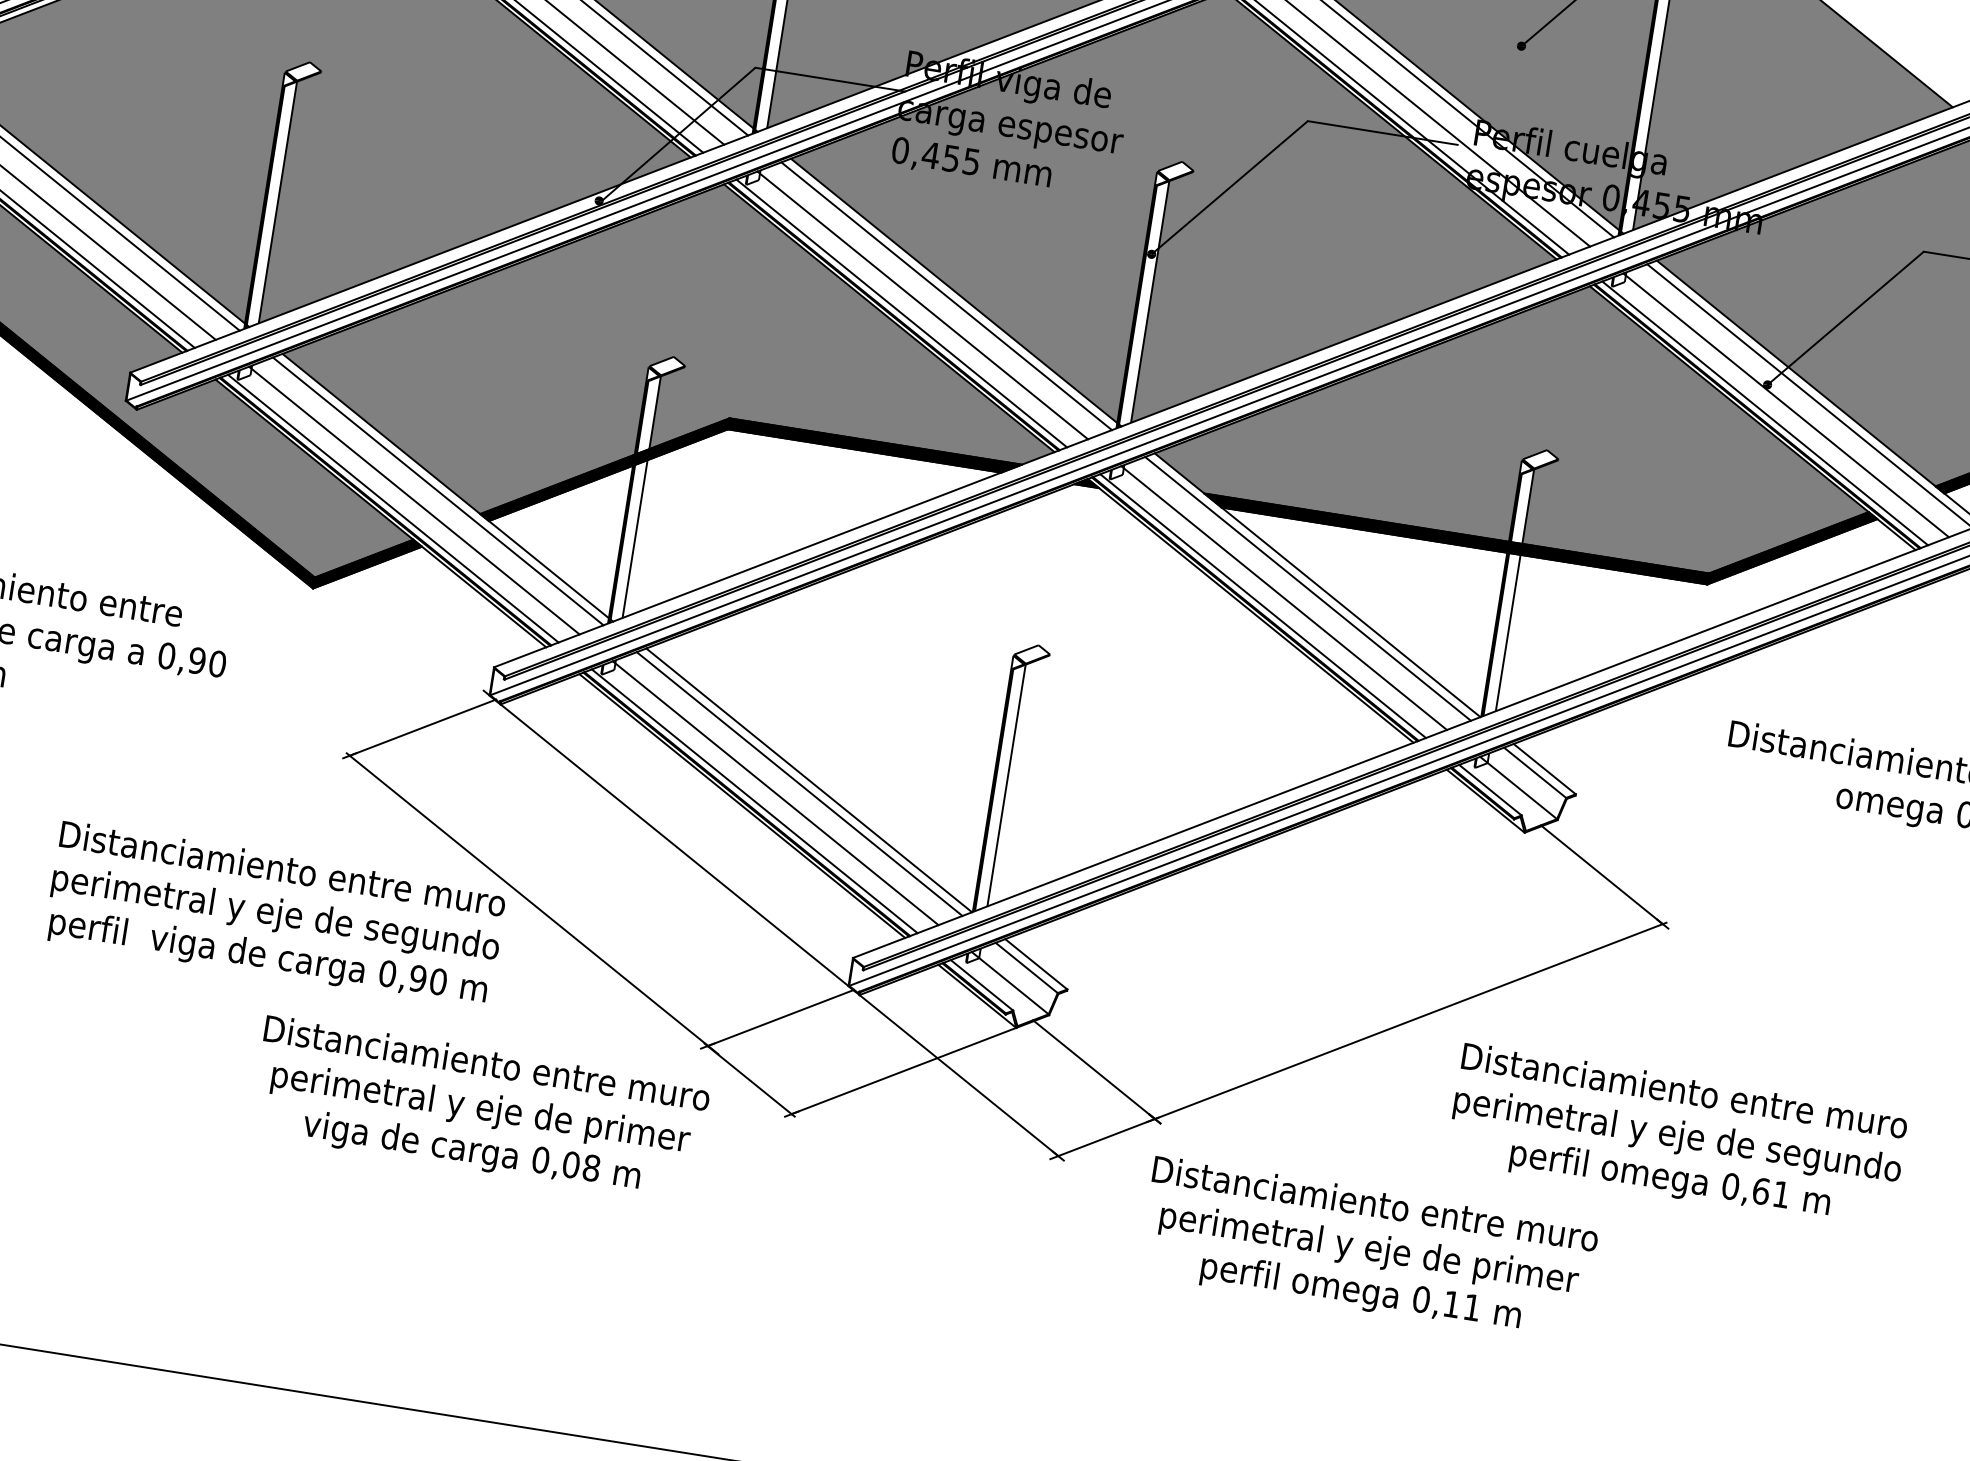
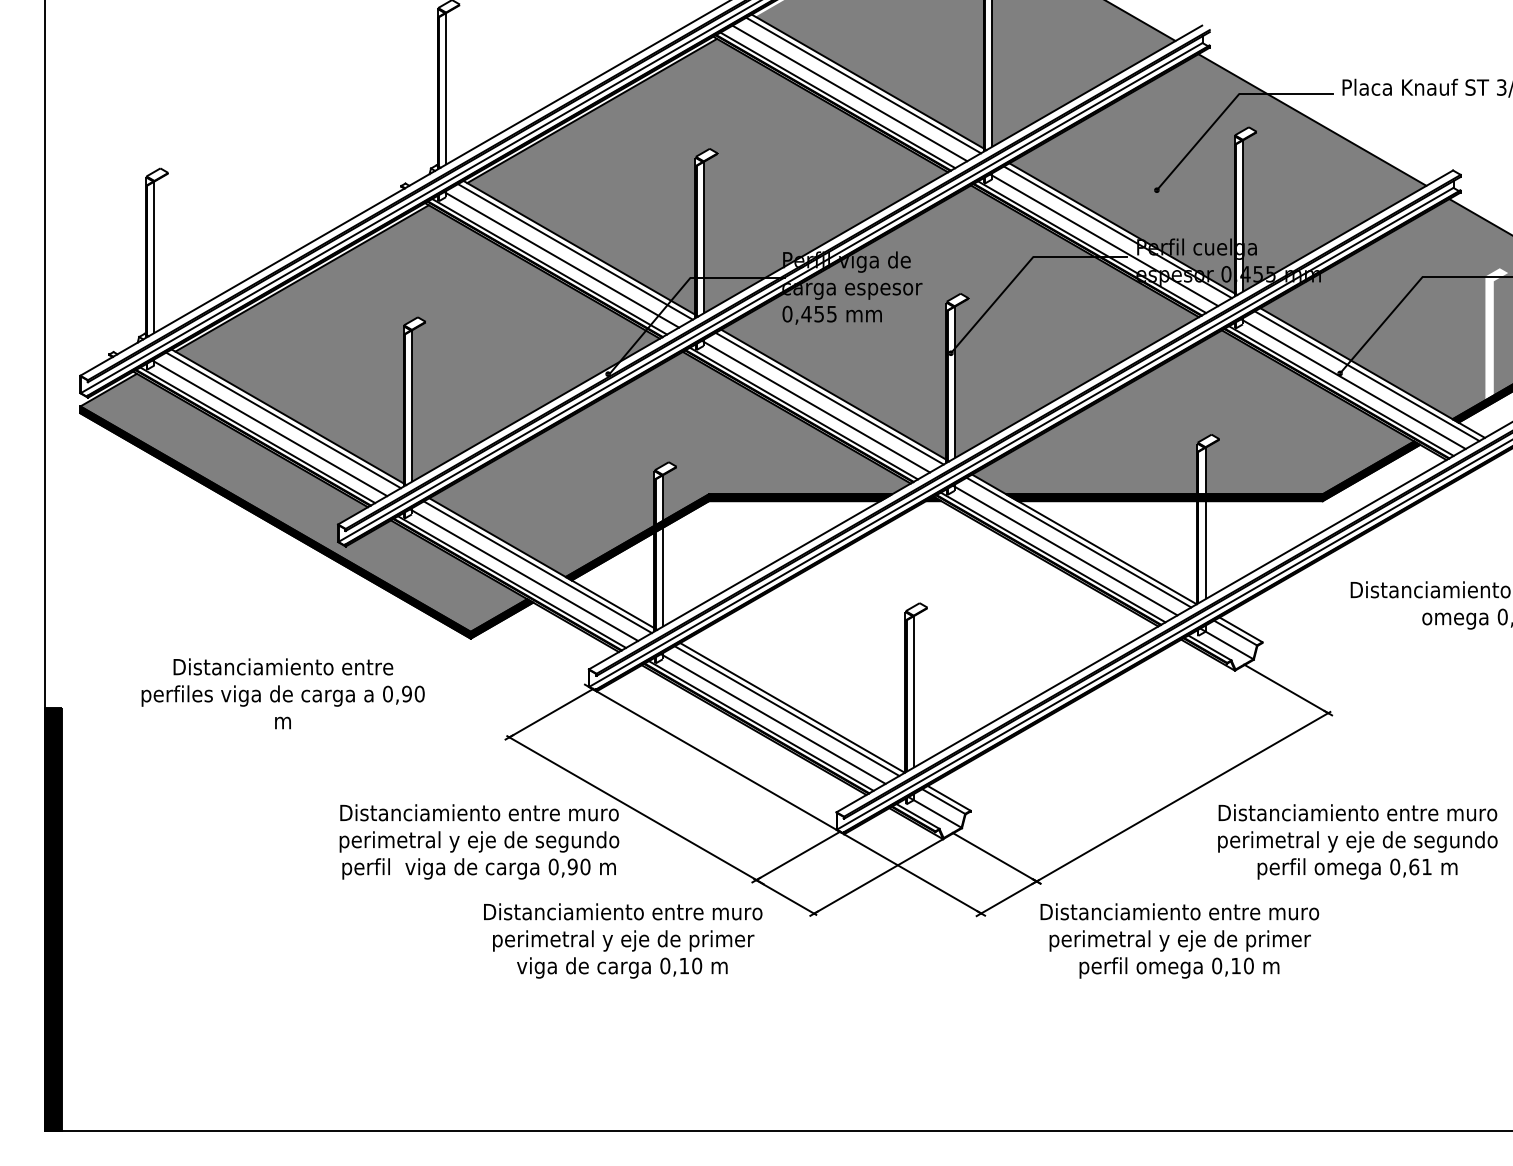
text: (581, 1165) -> (690, 965), 0,08 -> 0,10
text: (1471, 1306) -> (1248, 965), 0,11 -> 0,10

